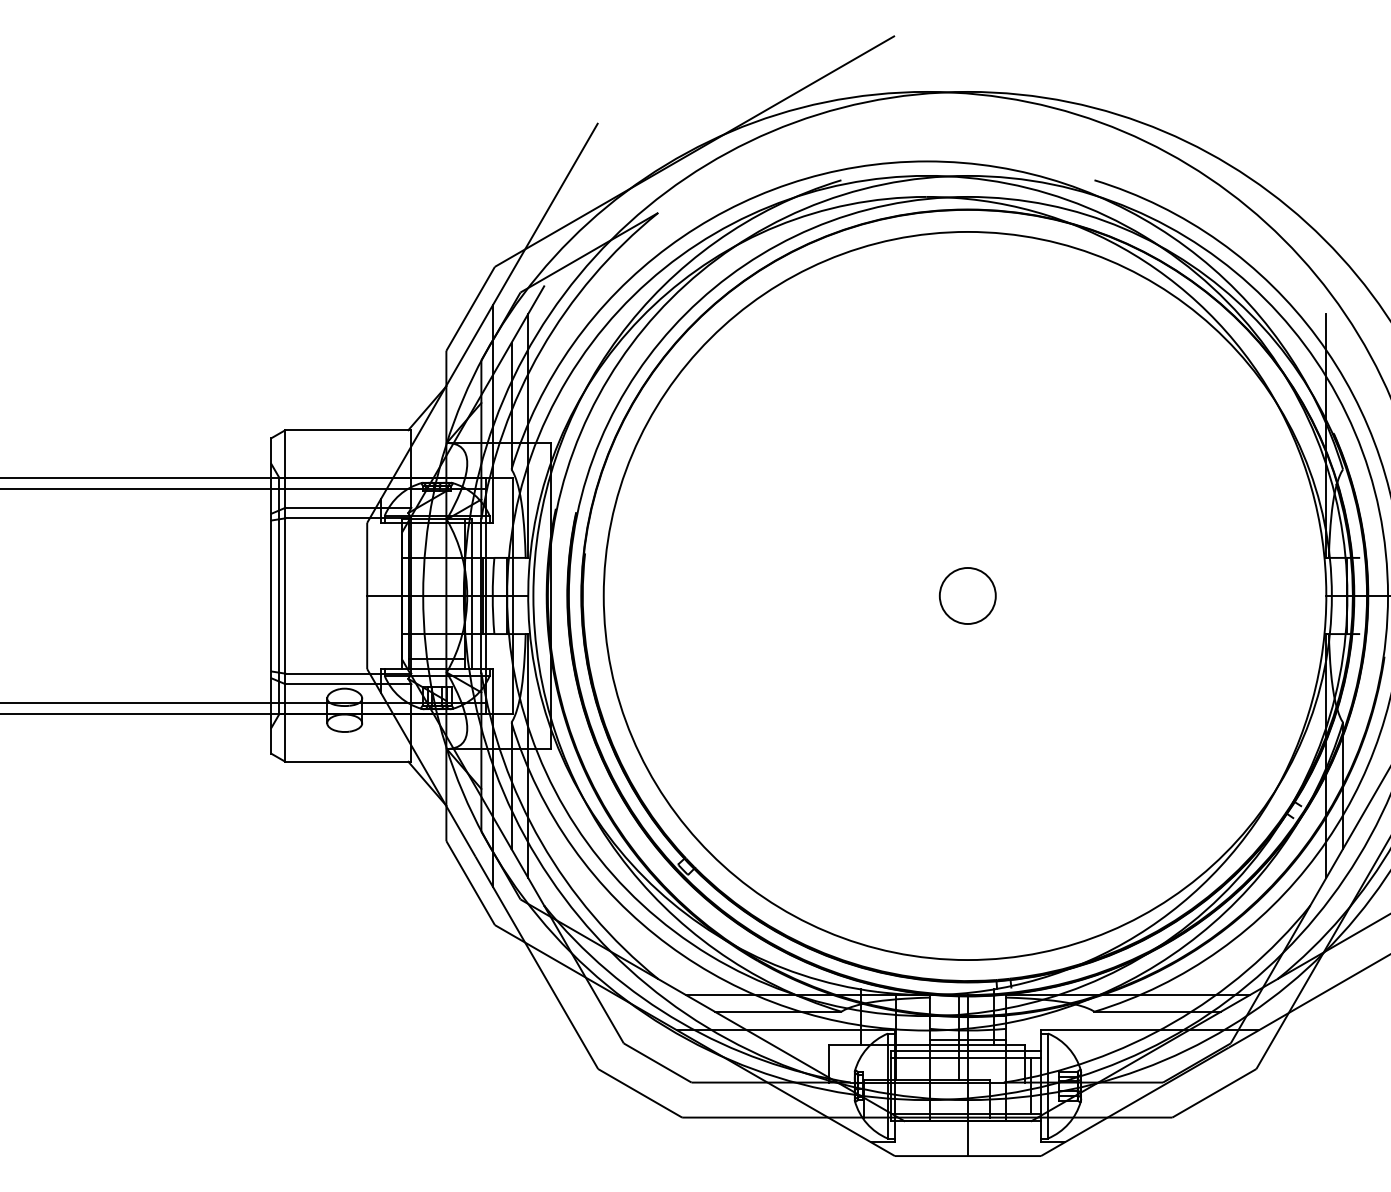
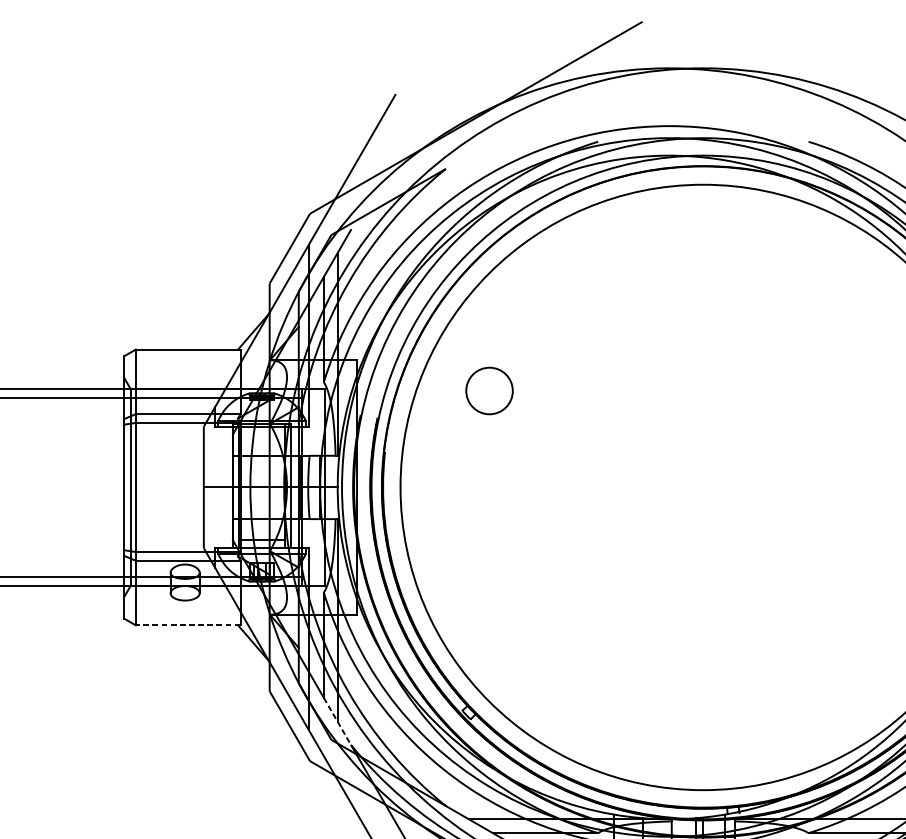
circle: (967, 595) -> (489, 390), moved
line: (347, 761) -> (187, 625), solid -> dashed
line: (527, 877) -> (337, 721), solid -> dashed

